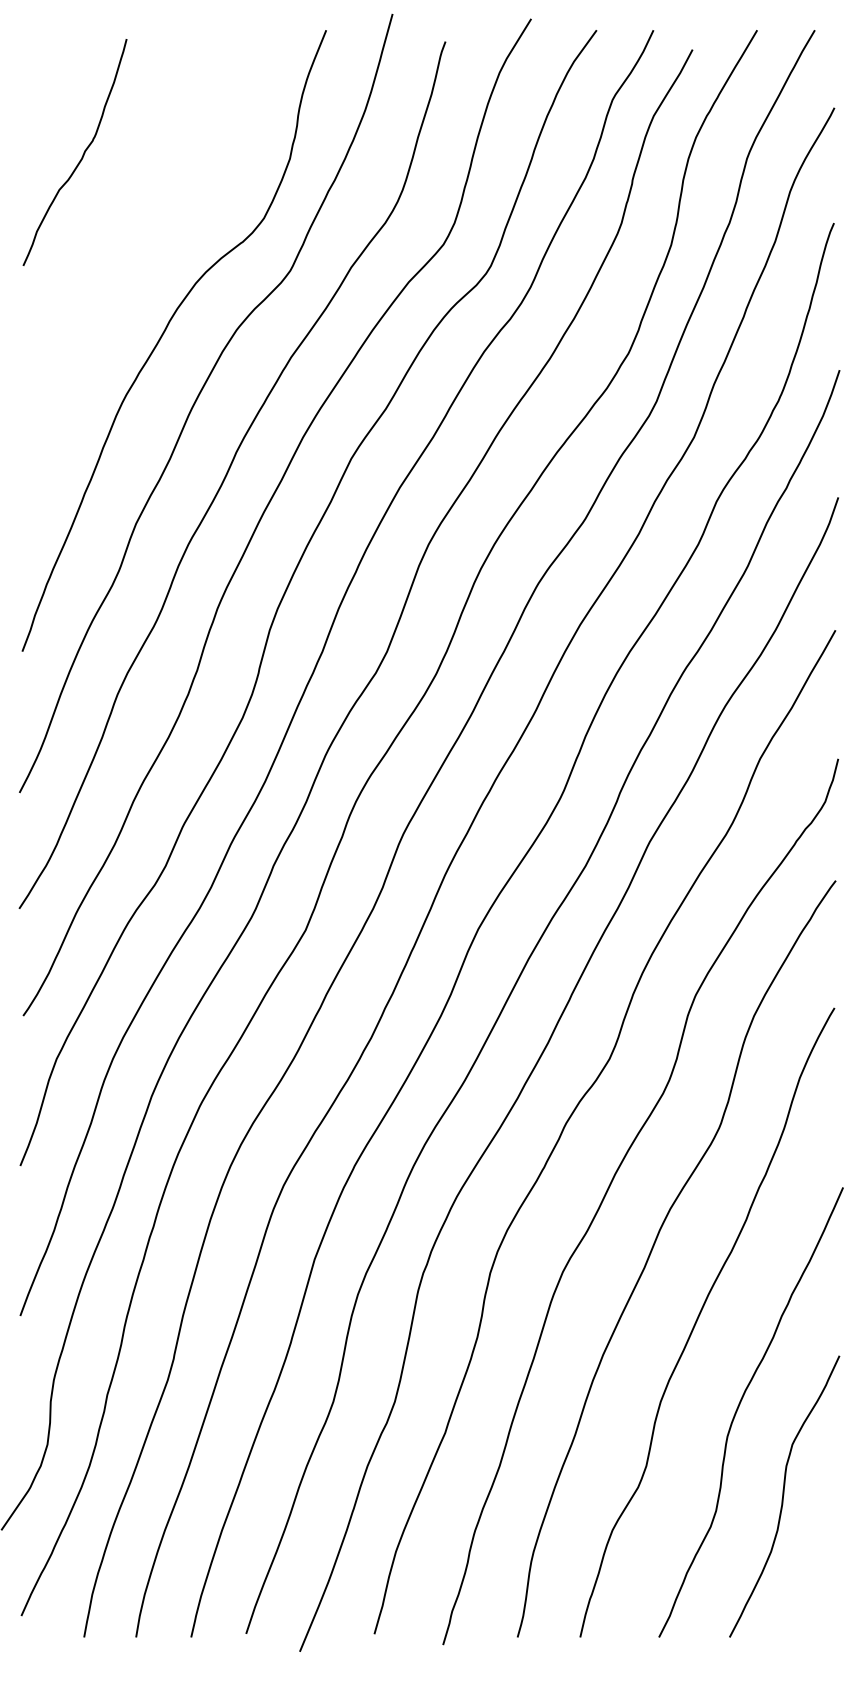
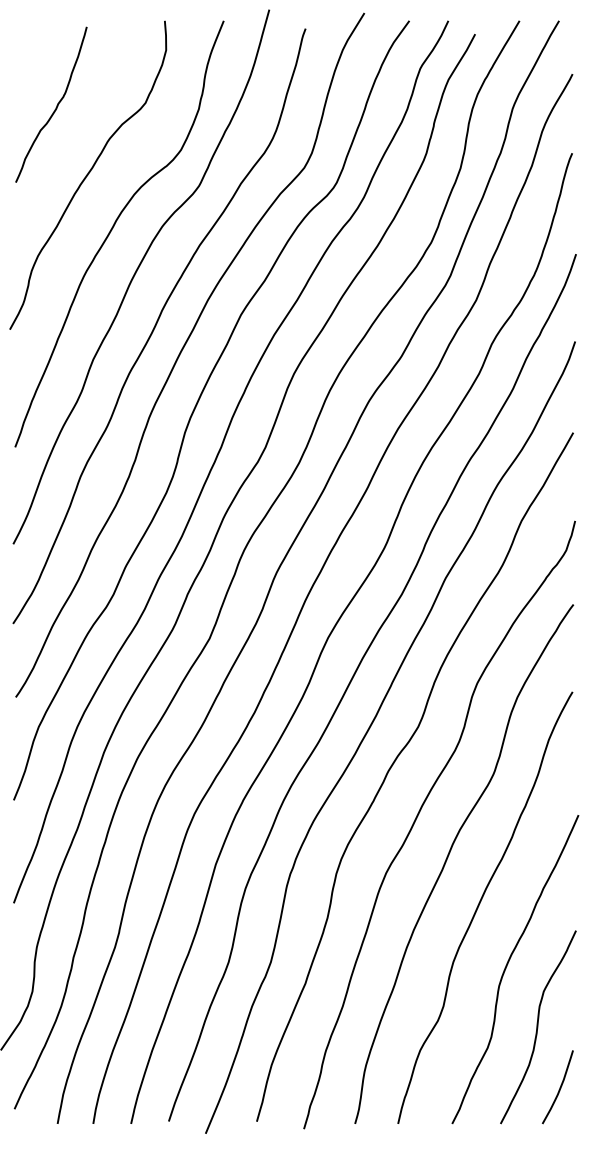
curve: (129, 254) -> (88, 174), added
curve: (815, 1584) -> (559, 1087), added

